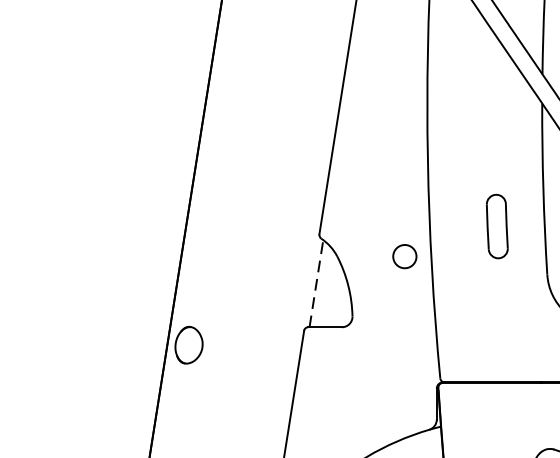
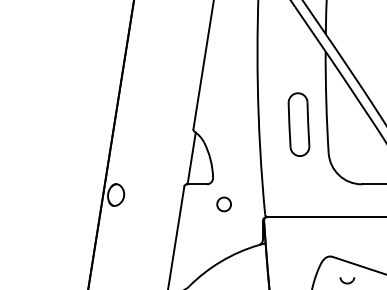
part: (496, 226) -> (298, 124), size x1.67
circle: (403, 256) -> (223, 204), moved
line: (316, 282) -> (191, 157), dashed -> solid

